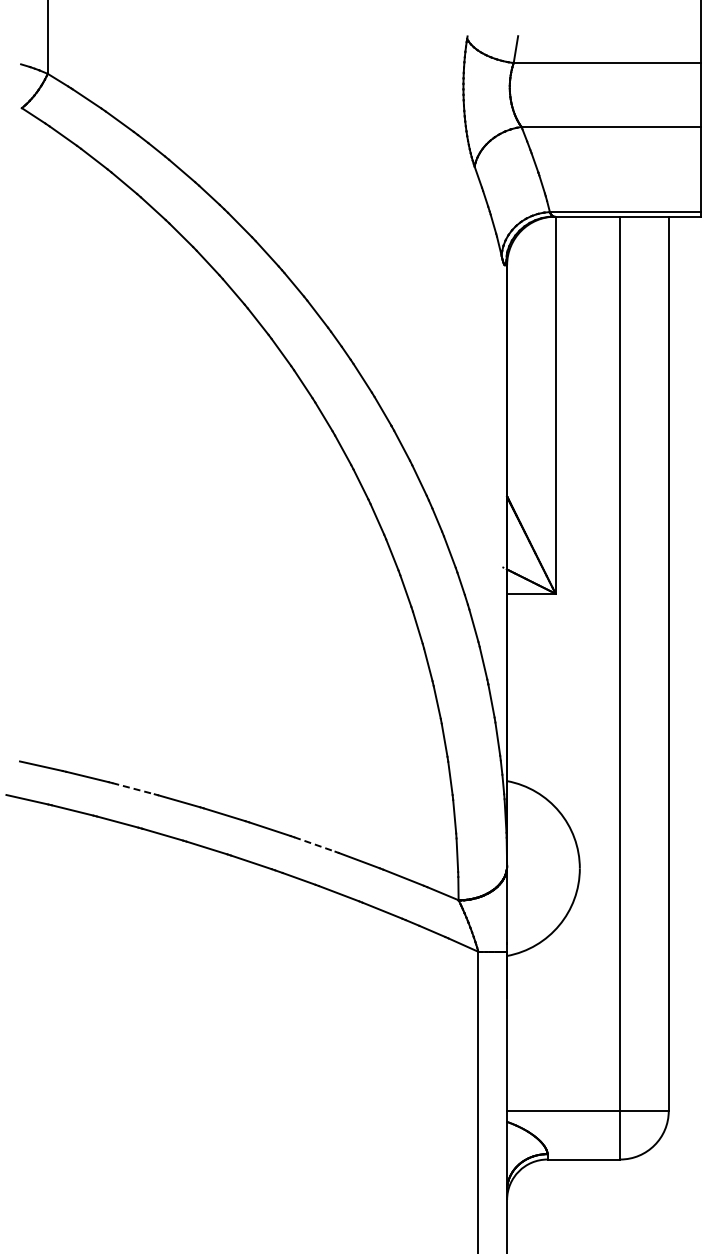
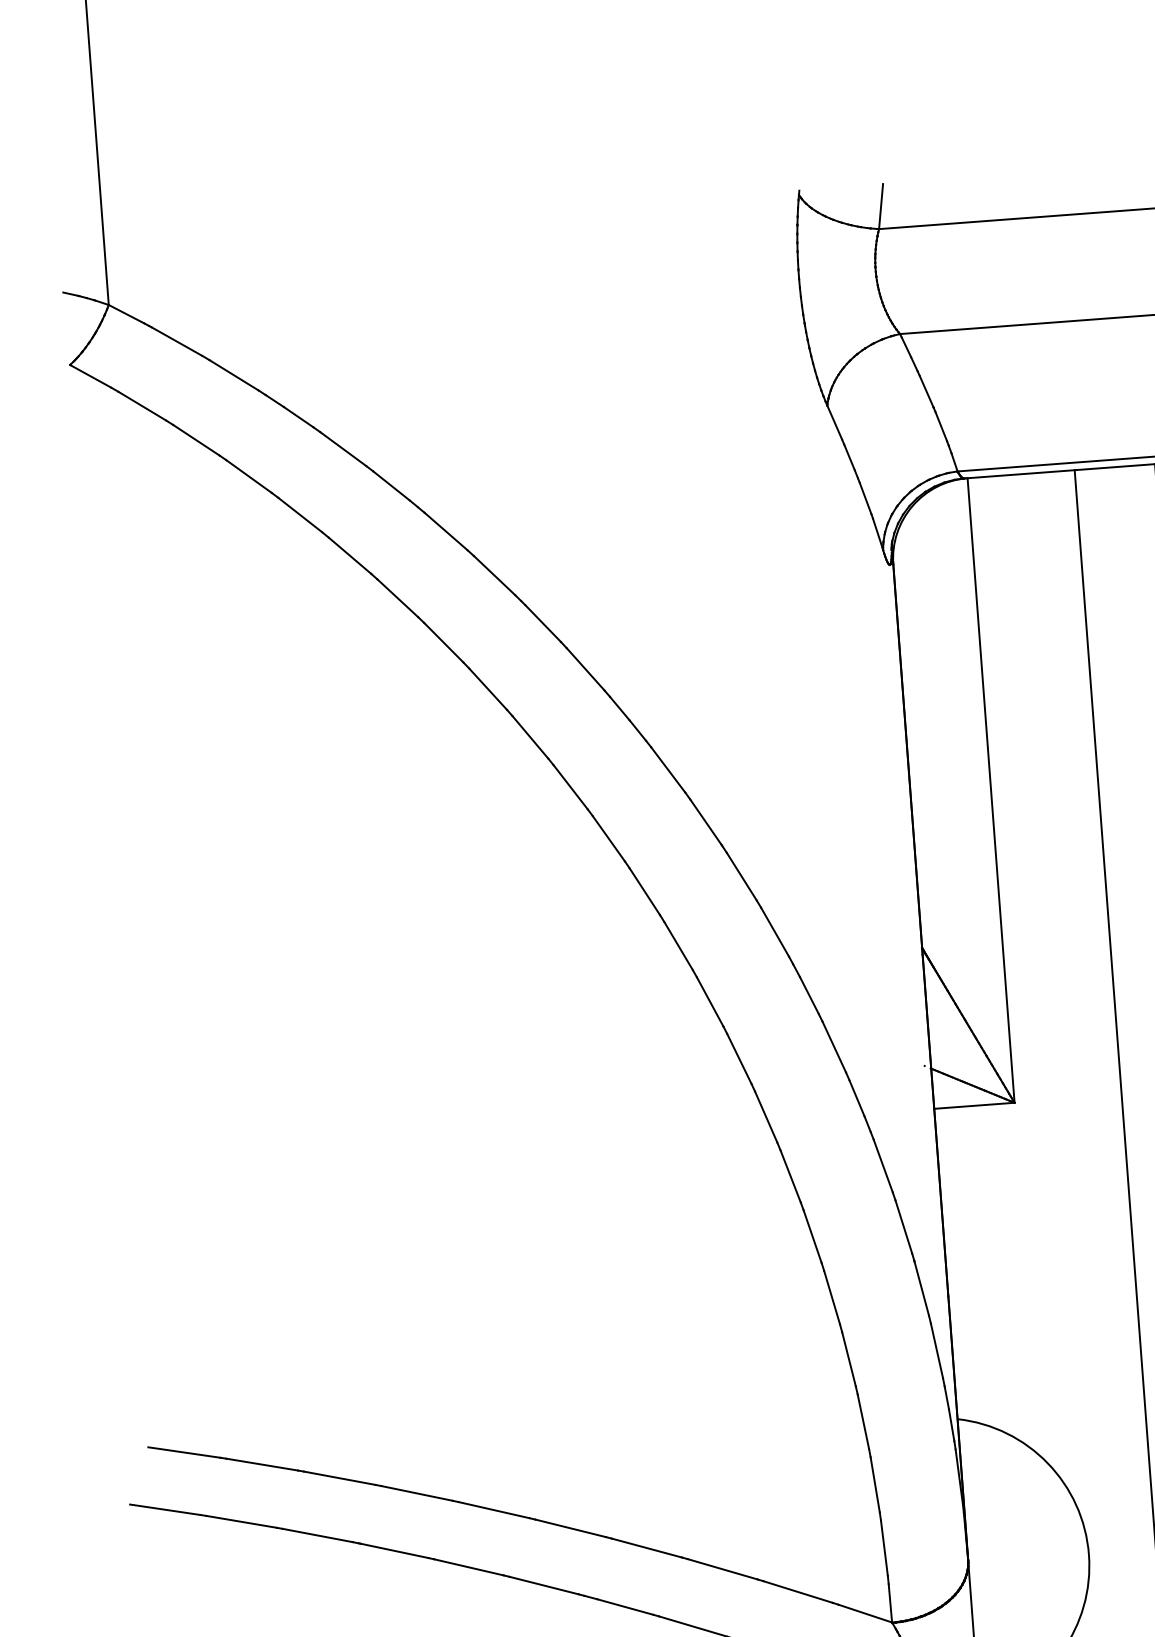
line: (133, 788) -> (339, 1477), dashed -> solid
line: (314, 844) -> (646, 1548), dashed -> solid

